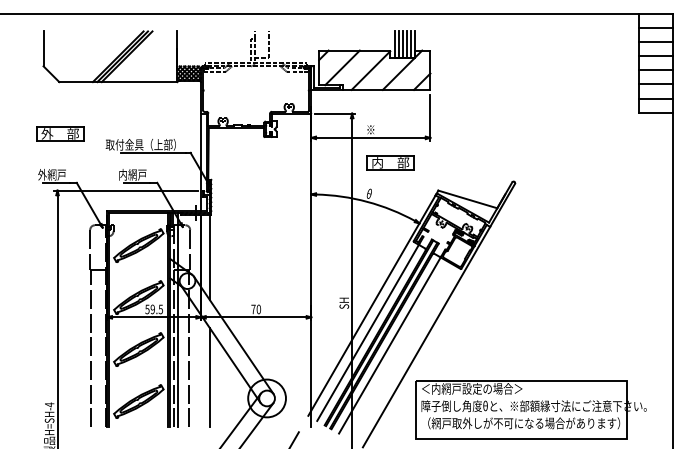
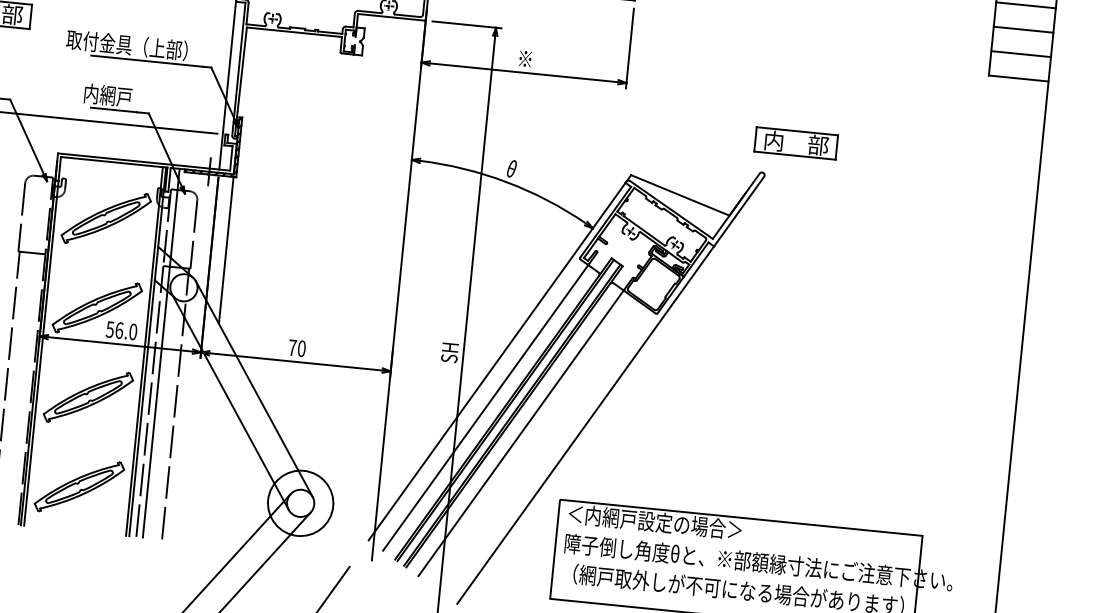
part: (390, 162) -> (796, 142), moved
text: (156, 309) -> (125, 331), 59.5 -> 56.0
line: (209, 377) -> (205, 457), removed

